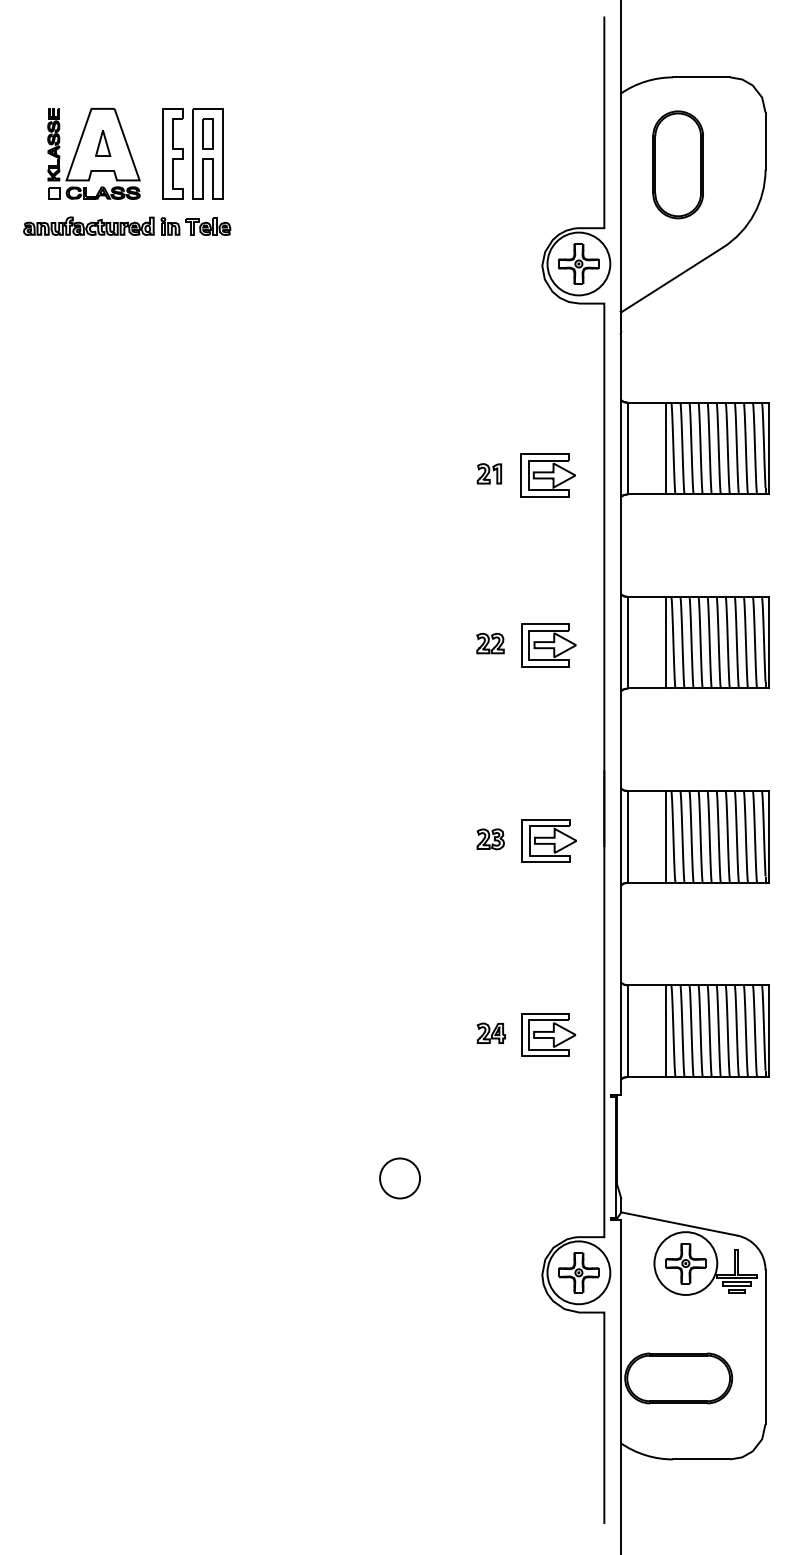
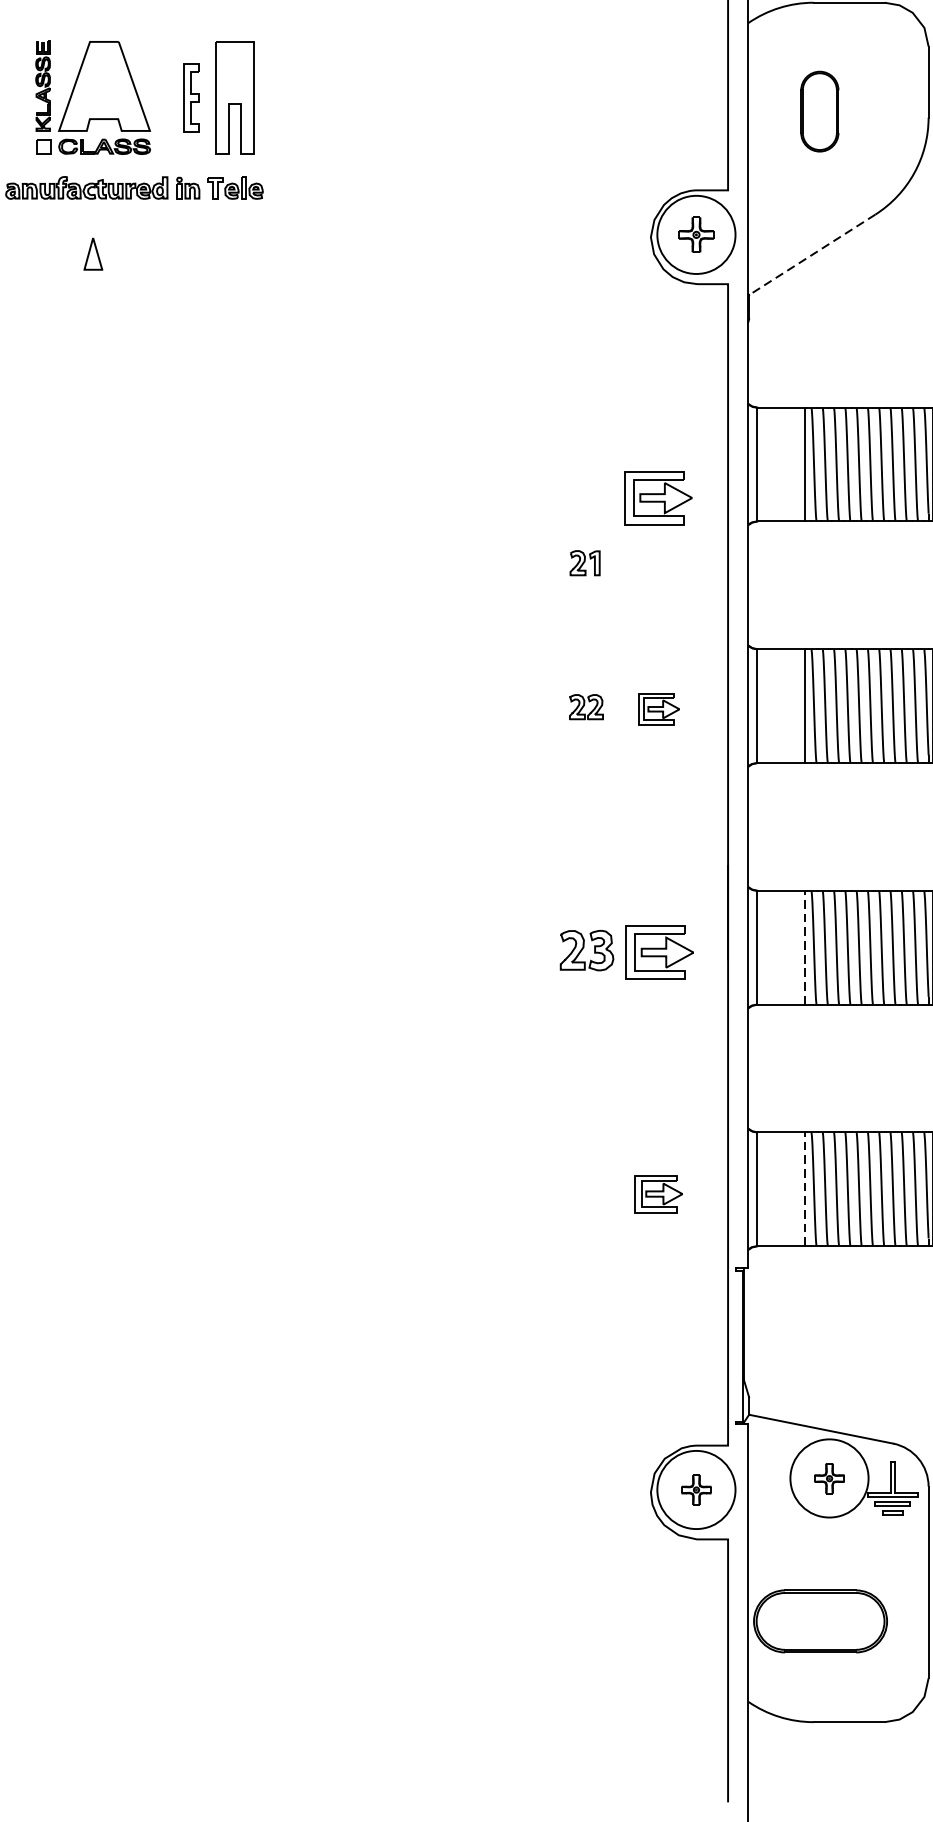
part: (207, 133) -> (234, 72), removed
part: (103, 143) -> (93, 254), moved
part: (172, 153) -> (190, 97), size x0.6
part: (677, 164) -> (819, 111), size x0.6
part: (578, 263) -> (695, 234), size x0.7
line: (671, 280) -> (811, 255), solid -> dashed
part: (489, 473) -> (585, 562), moved
part: (548, 645) -> (658, 709), size x0.6
line: (666, 836) -> (805, 947), solid -> dashed
part: (490, 839) -> (586, 950), size x1.6
line: (666, 1031) -> (805, 1189), solid -> dashed
part: (490, 1032) -> (586, 1190), removed
part: (548, 1034) -> (658, 1193), size x0.7
circle: (399, 1178) -> (473, 1372), removed
part: (685, 1263) -> (829, 1478), size x0.6
part: (578, 1272) -> (695, 1489), size x0.6

